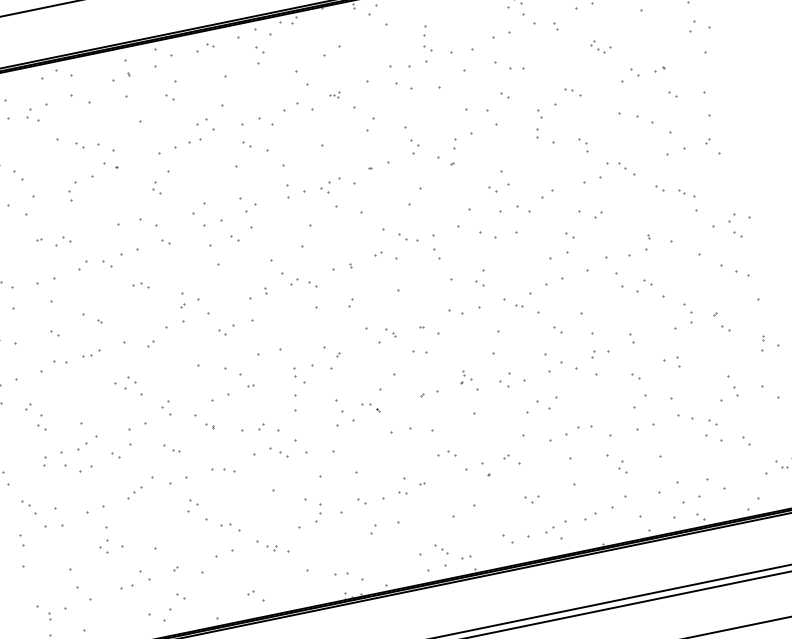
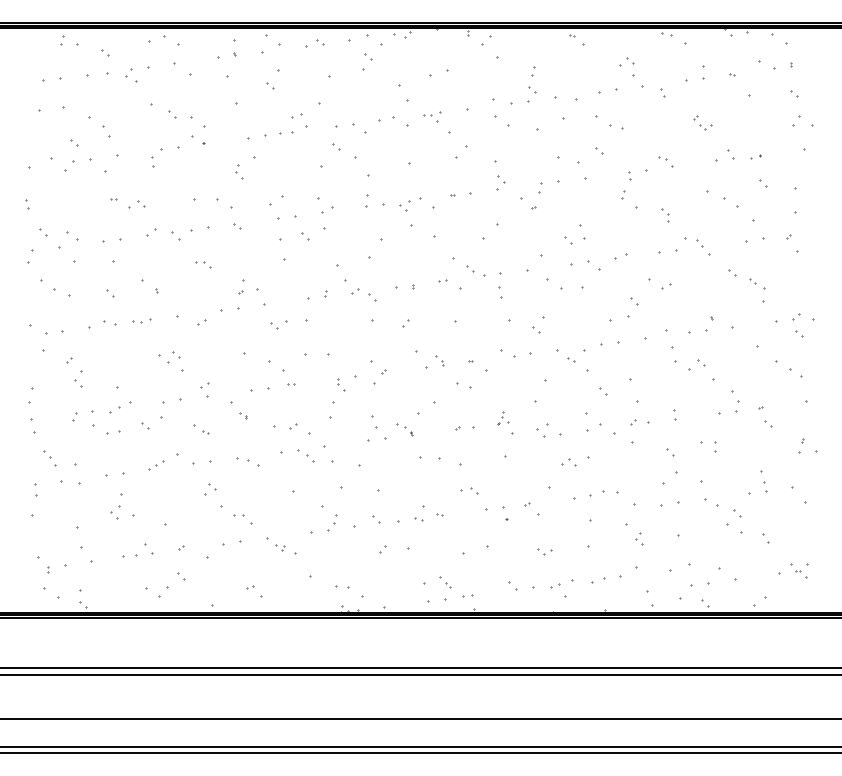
part: (335, 95) -> (432, 116), size x1.67
part: (299, 375) -> (341, 384), size x0.71
part: (537, 406) -> (568, 462), size x0.62

